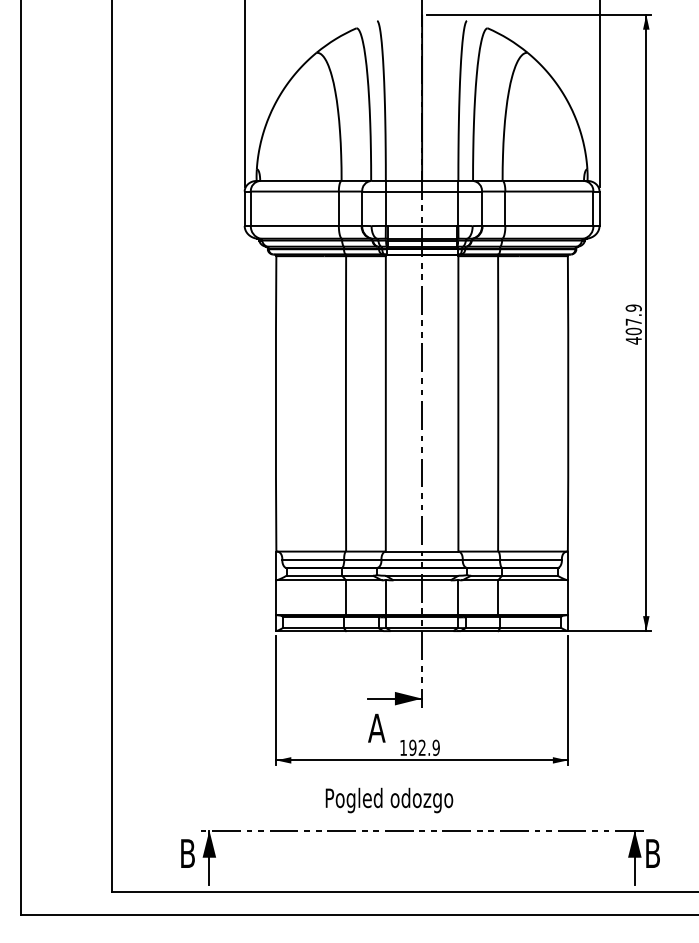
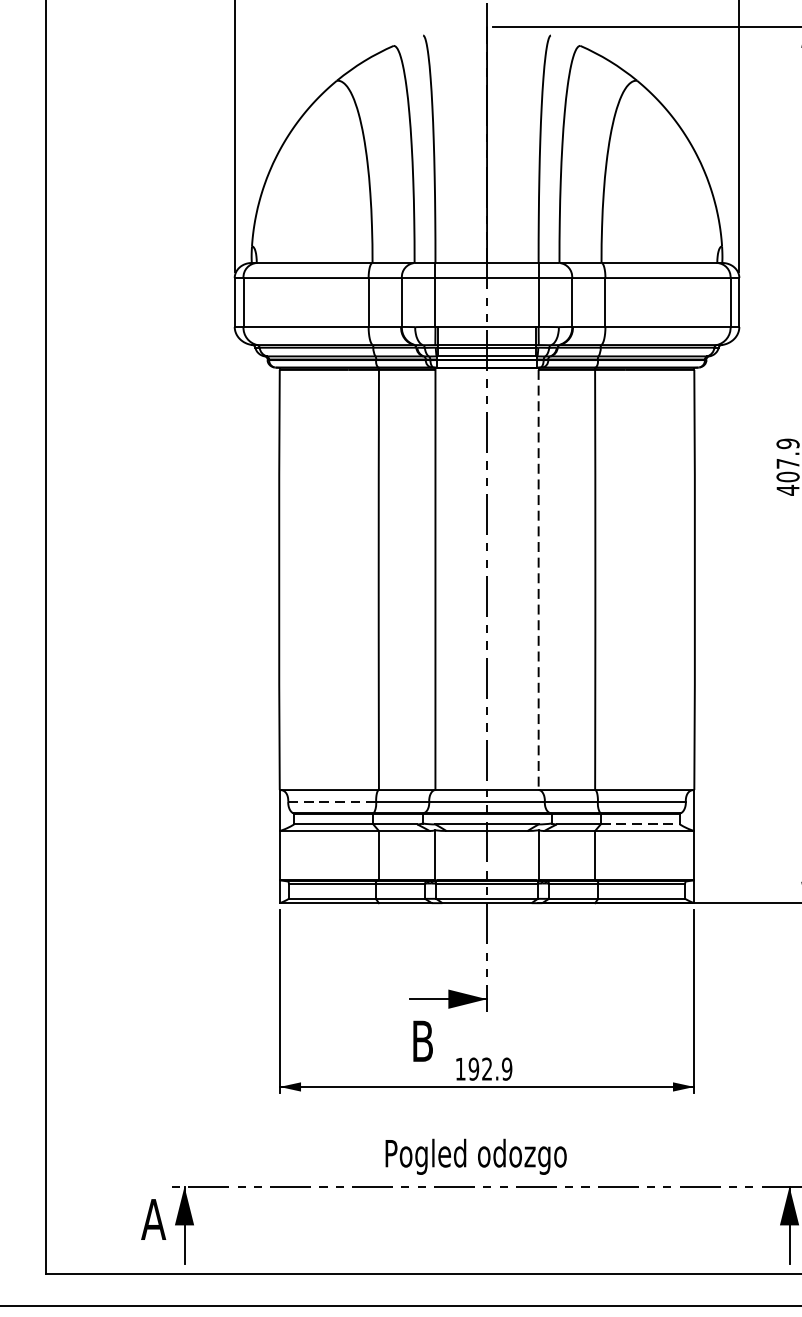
line: (458, 403) -> (538, 579), solid -> dashed
line: (313, 559) -> (332, 801), solid -> dashed
line: (529, 575) -> (639, 824), solid -> dashed
text: (376, 727) -> (422, 1040), A -> B
text: (389, 800) -> (476, 1156), moved
text: (187, 853) -> (153, 1219), B -> A

